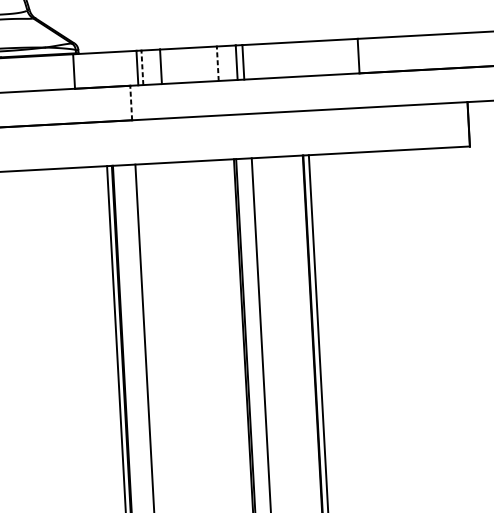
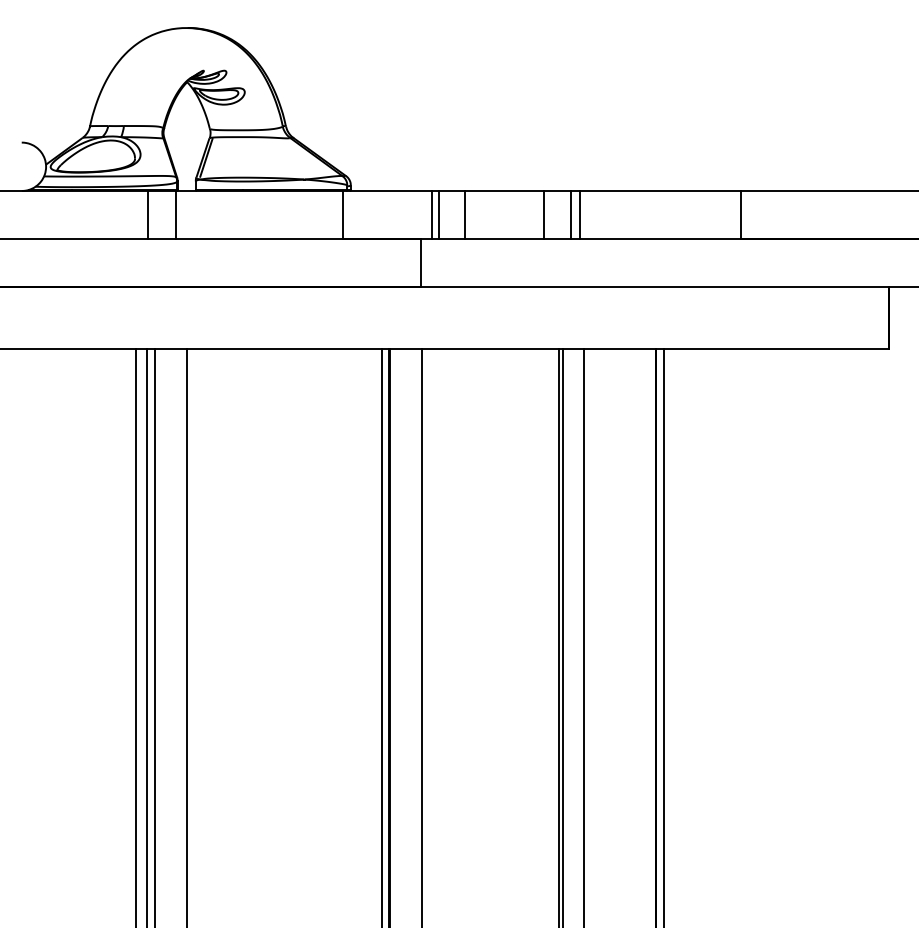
line: (218, 63) -> (544, 214), dashed -> solid
line: (142, 67) -> (438, 214), dashed -> solid
line: (131, 102) -> (420, 262), dashed -> solid

